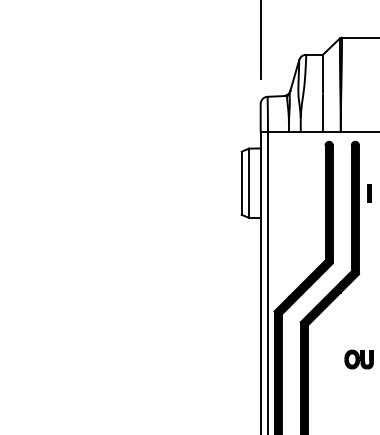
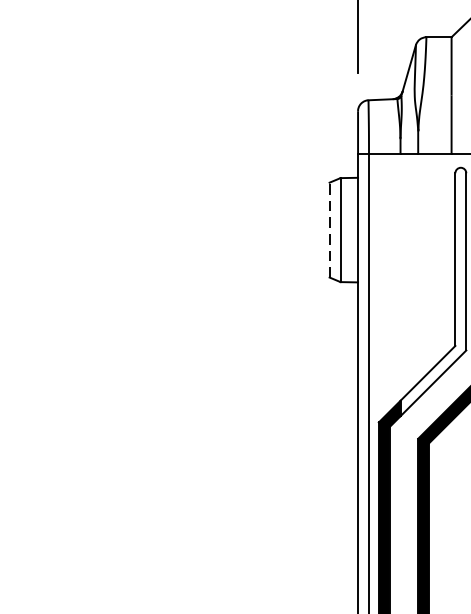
line: (241, 183) -> (329, 230), solid -> dashed
fill: (310, 224) -> (432, 291), removed

